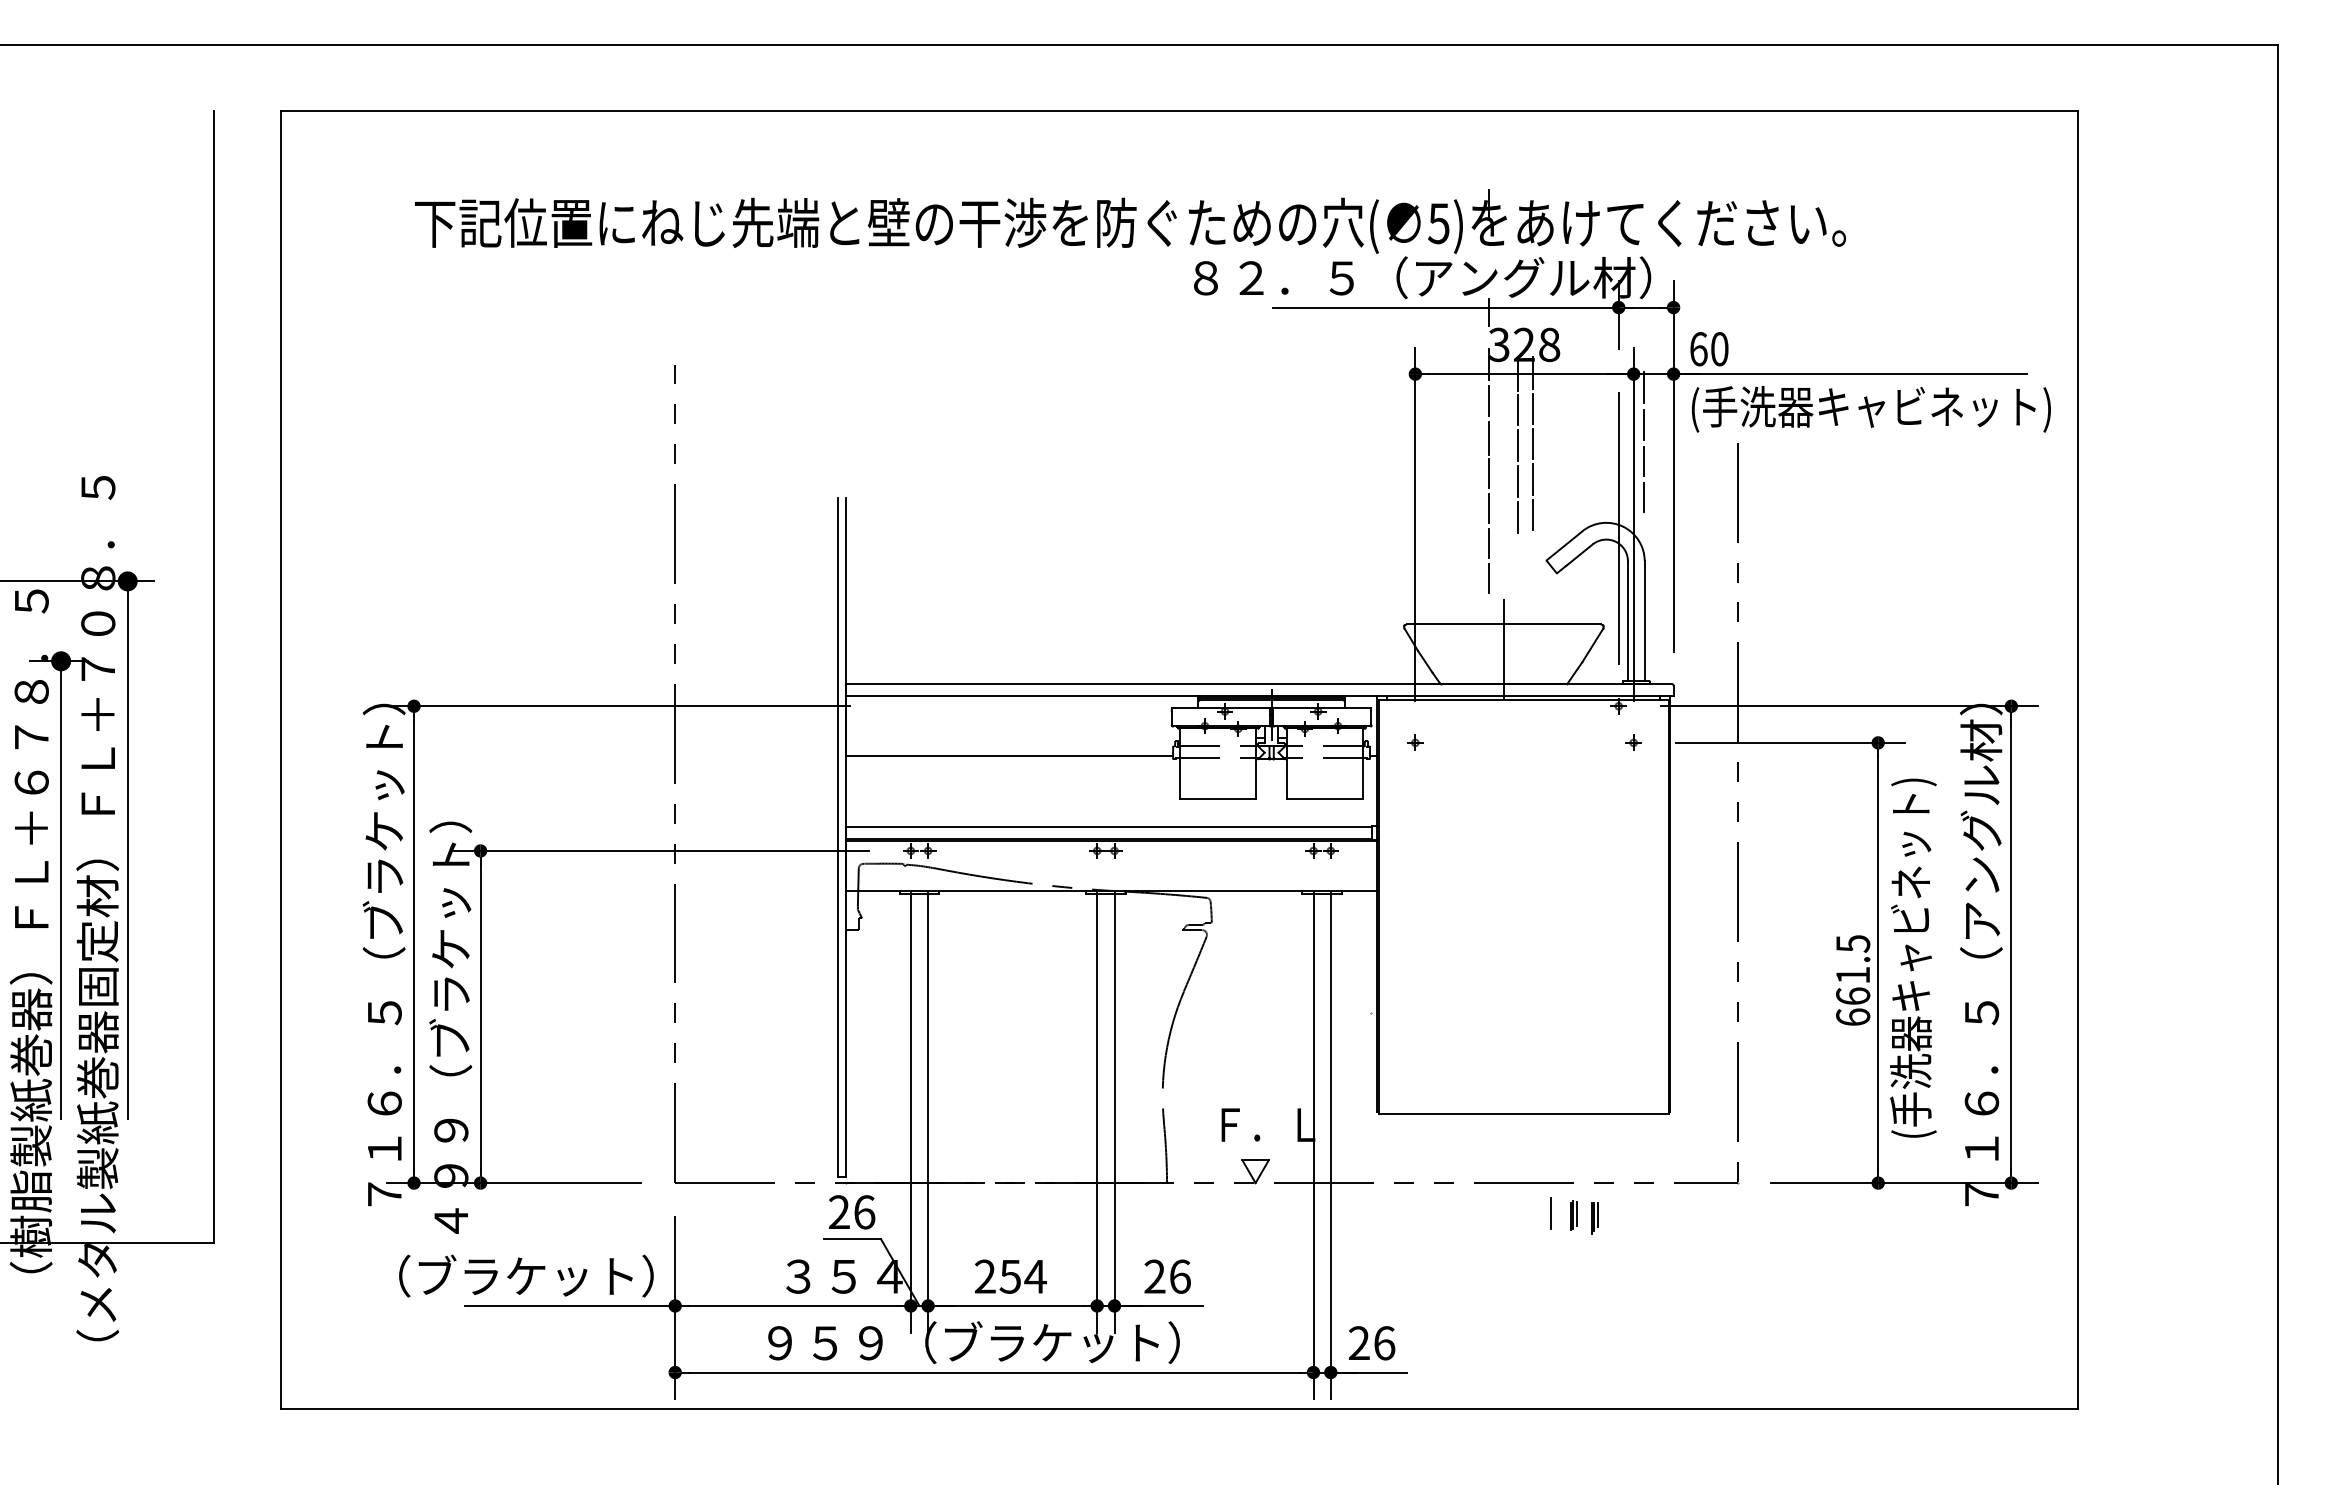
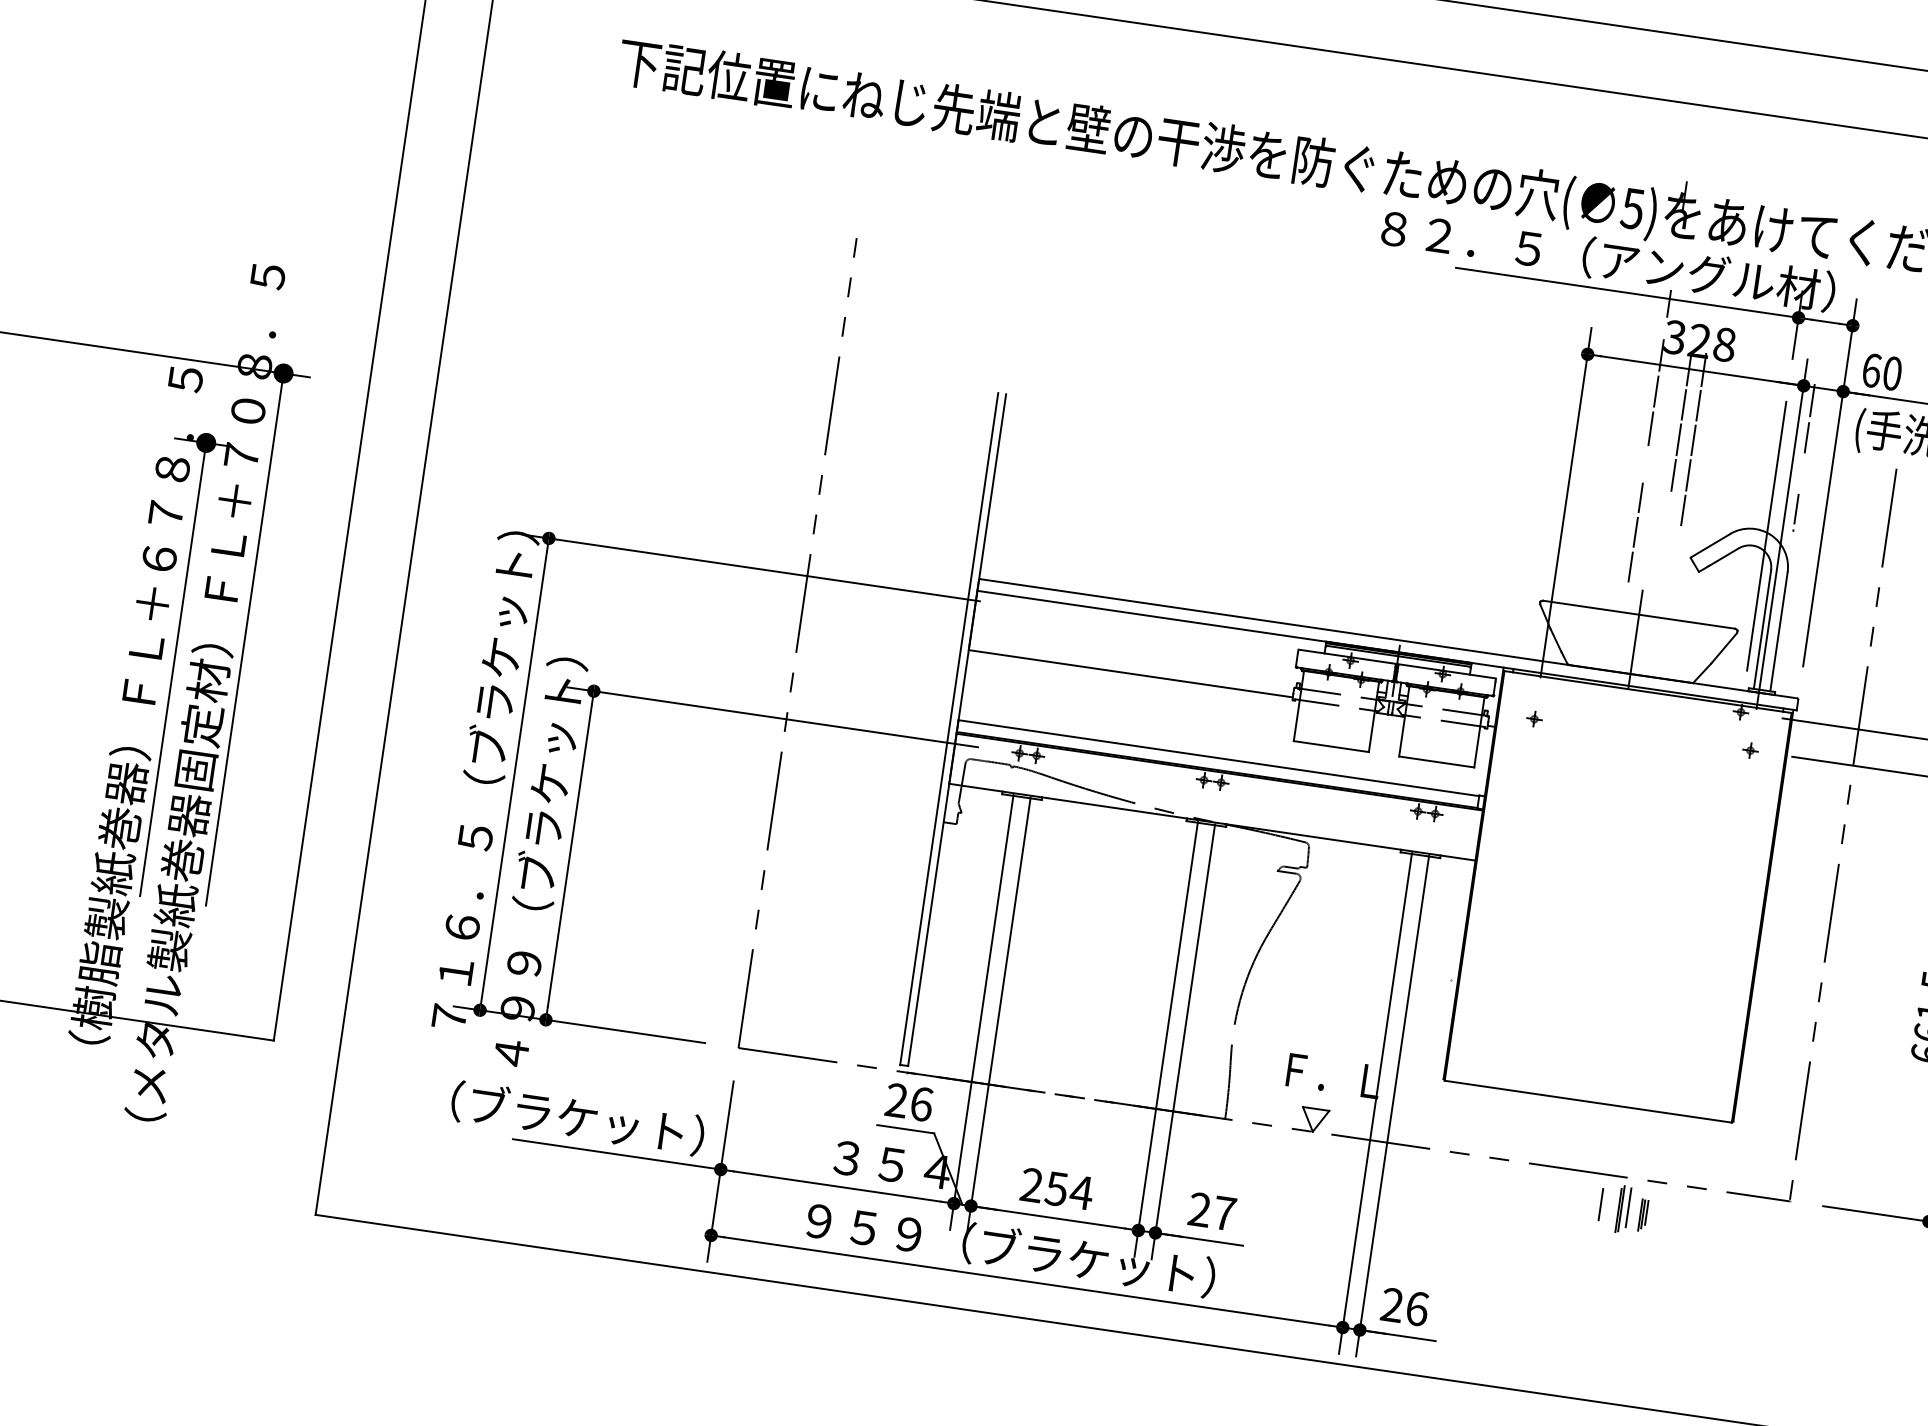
line: (1644, 460) -> (1801, 472), removed
line: (1488, 473) -> (1645, 463), removed
line: (1517, 517) -> (1668, 510), removed
part: (1573, 1215) -> (1622, 1209), size x1.6
text: (1180, 1276) -> (1225, 1213), 26 -> 27

